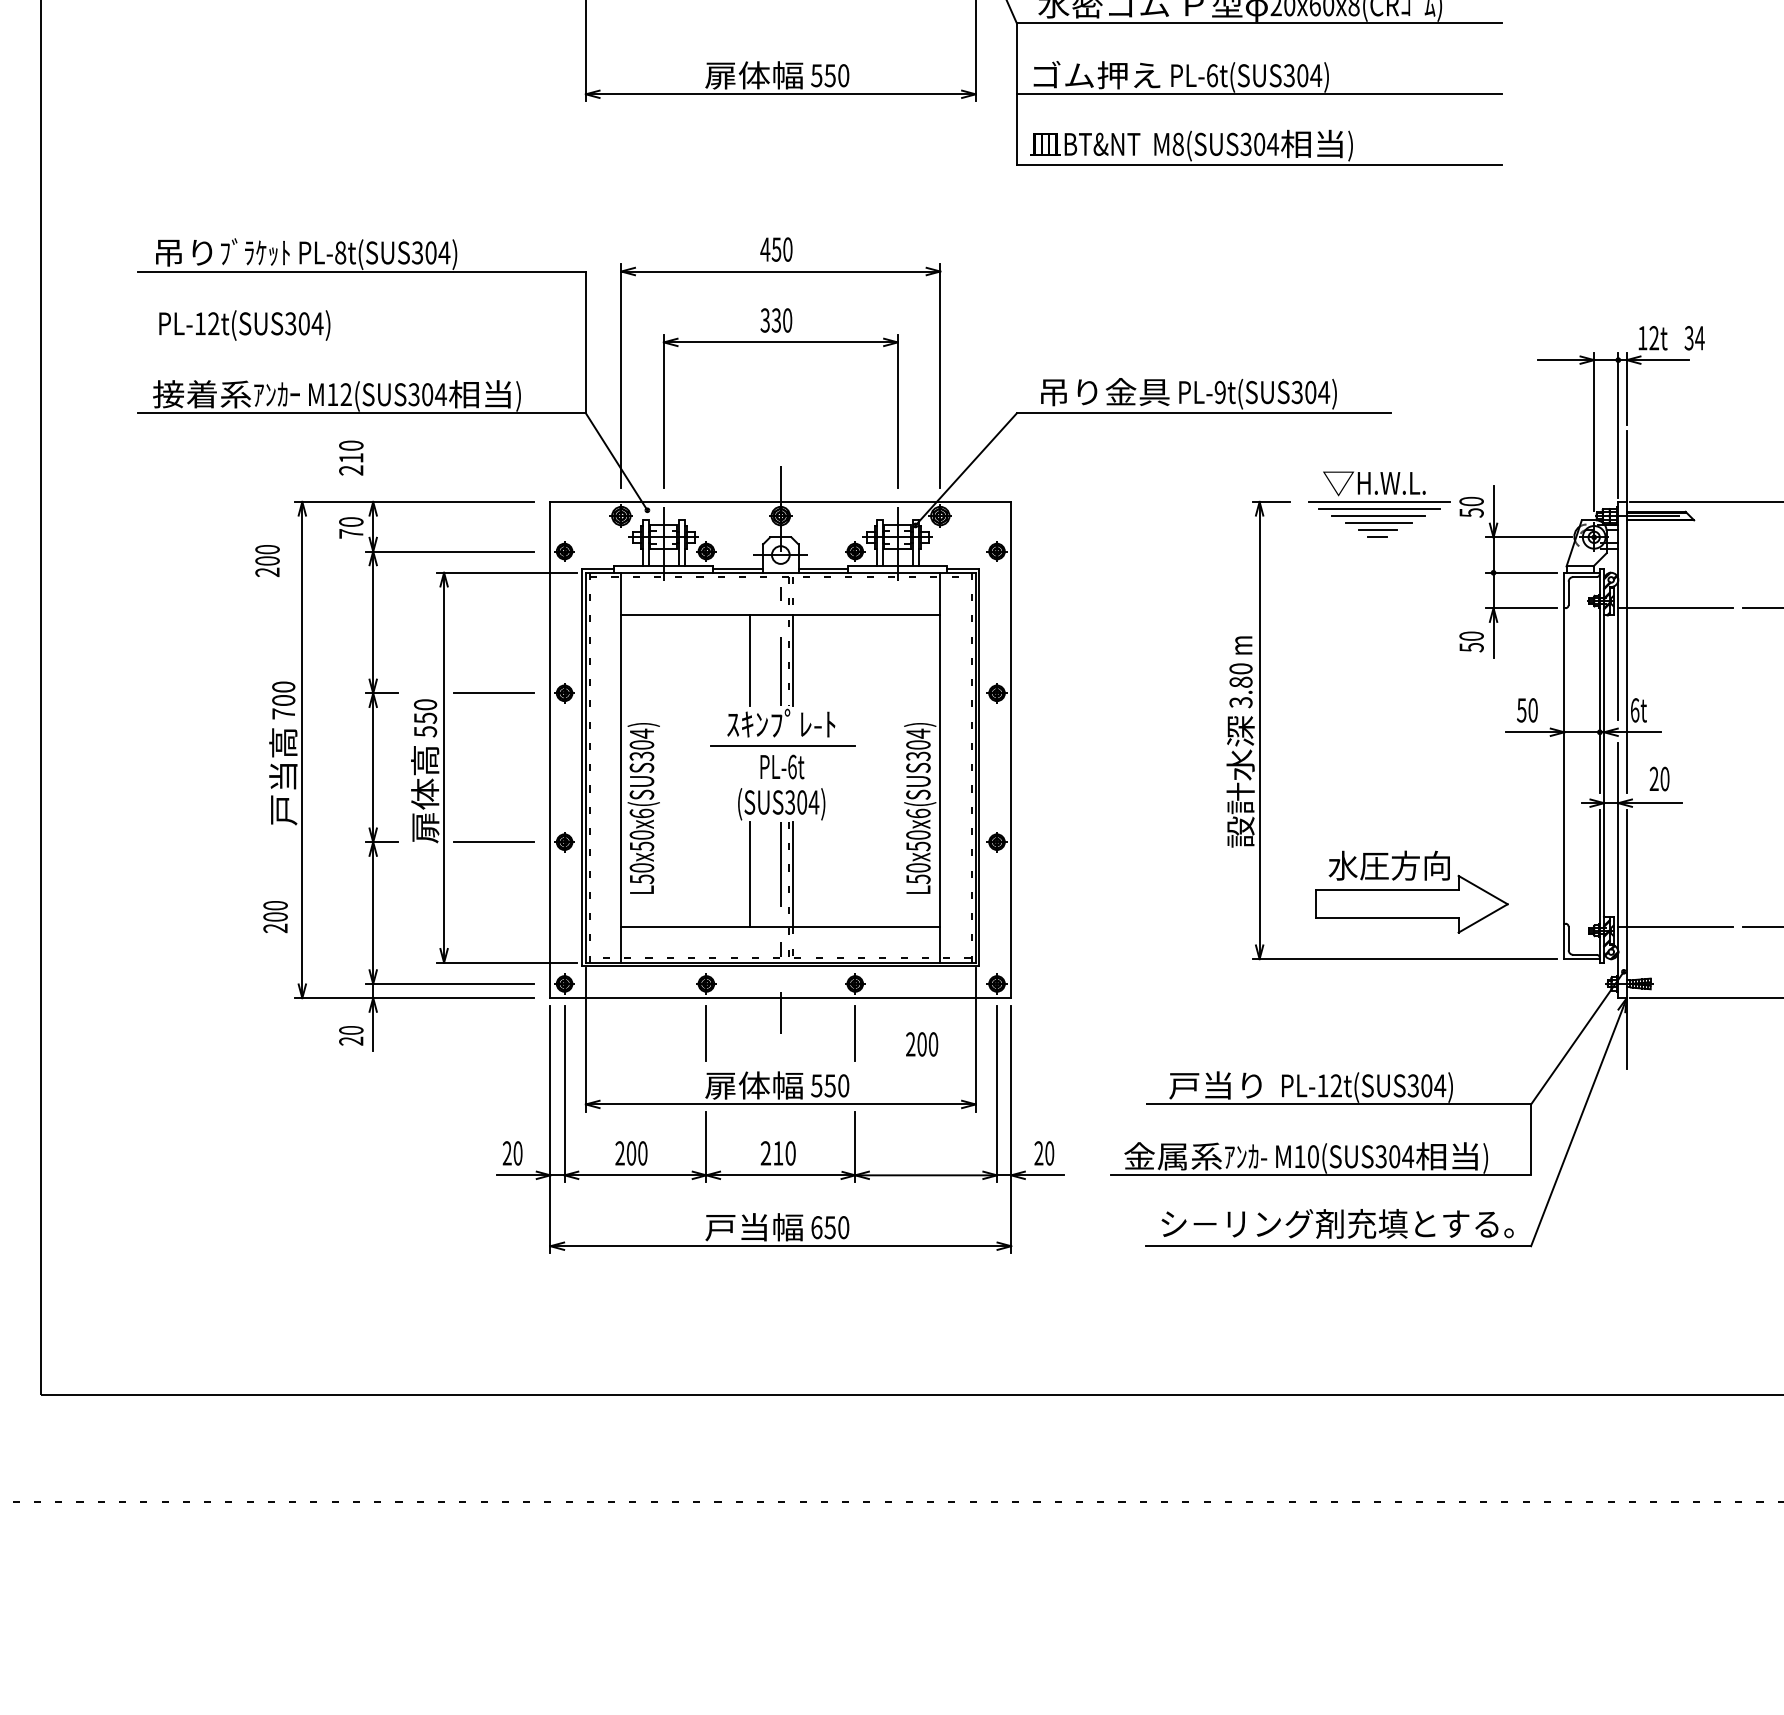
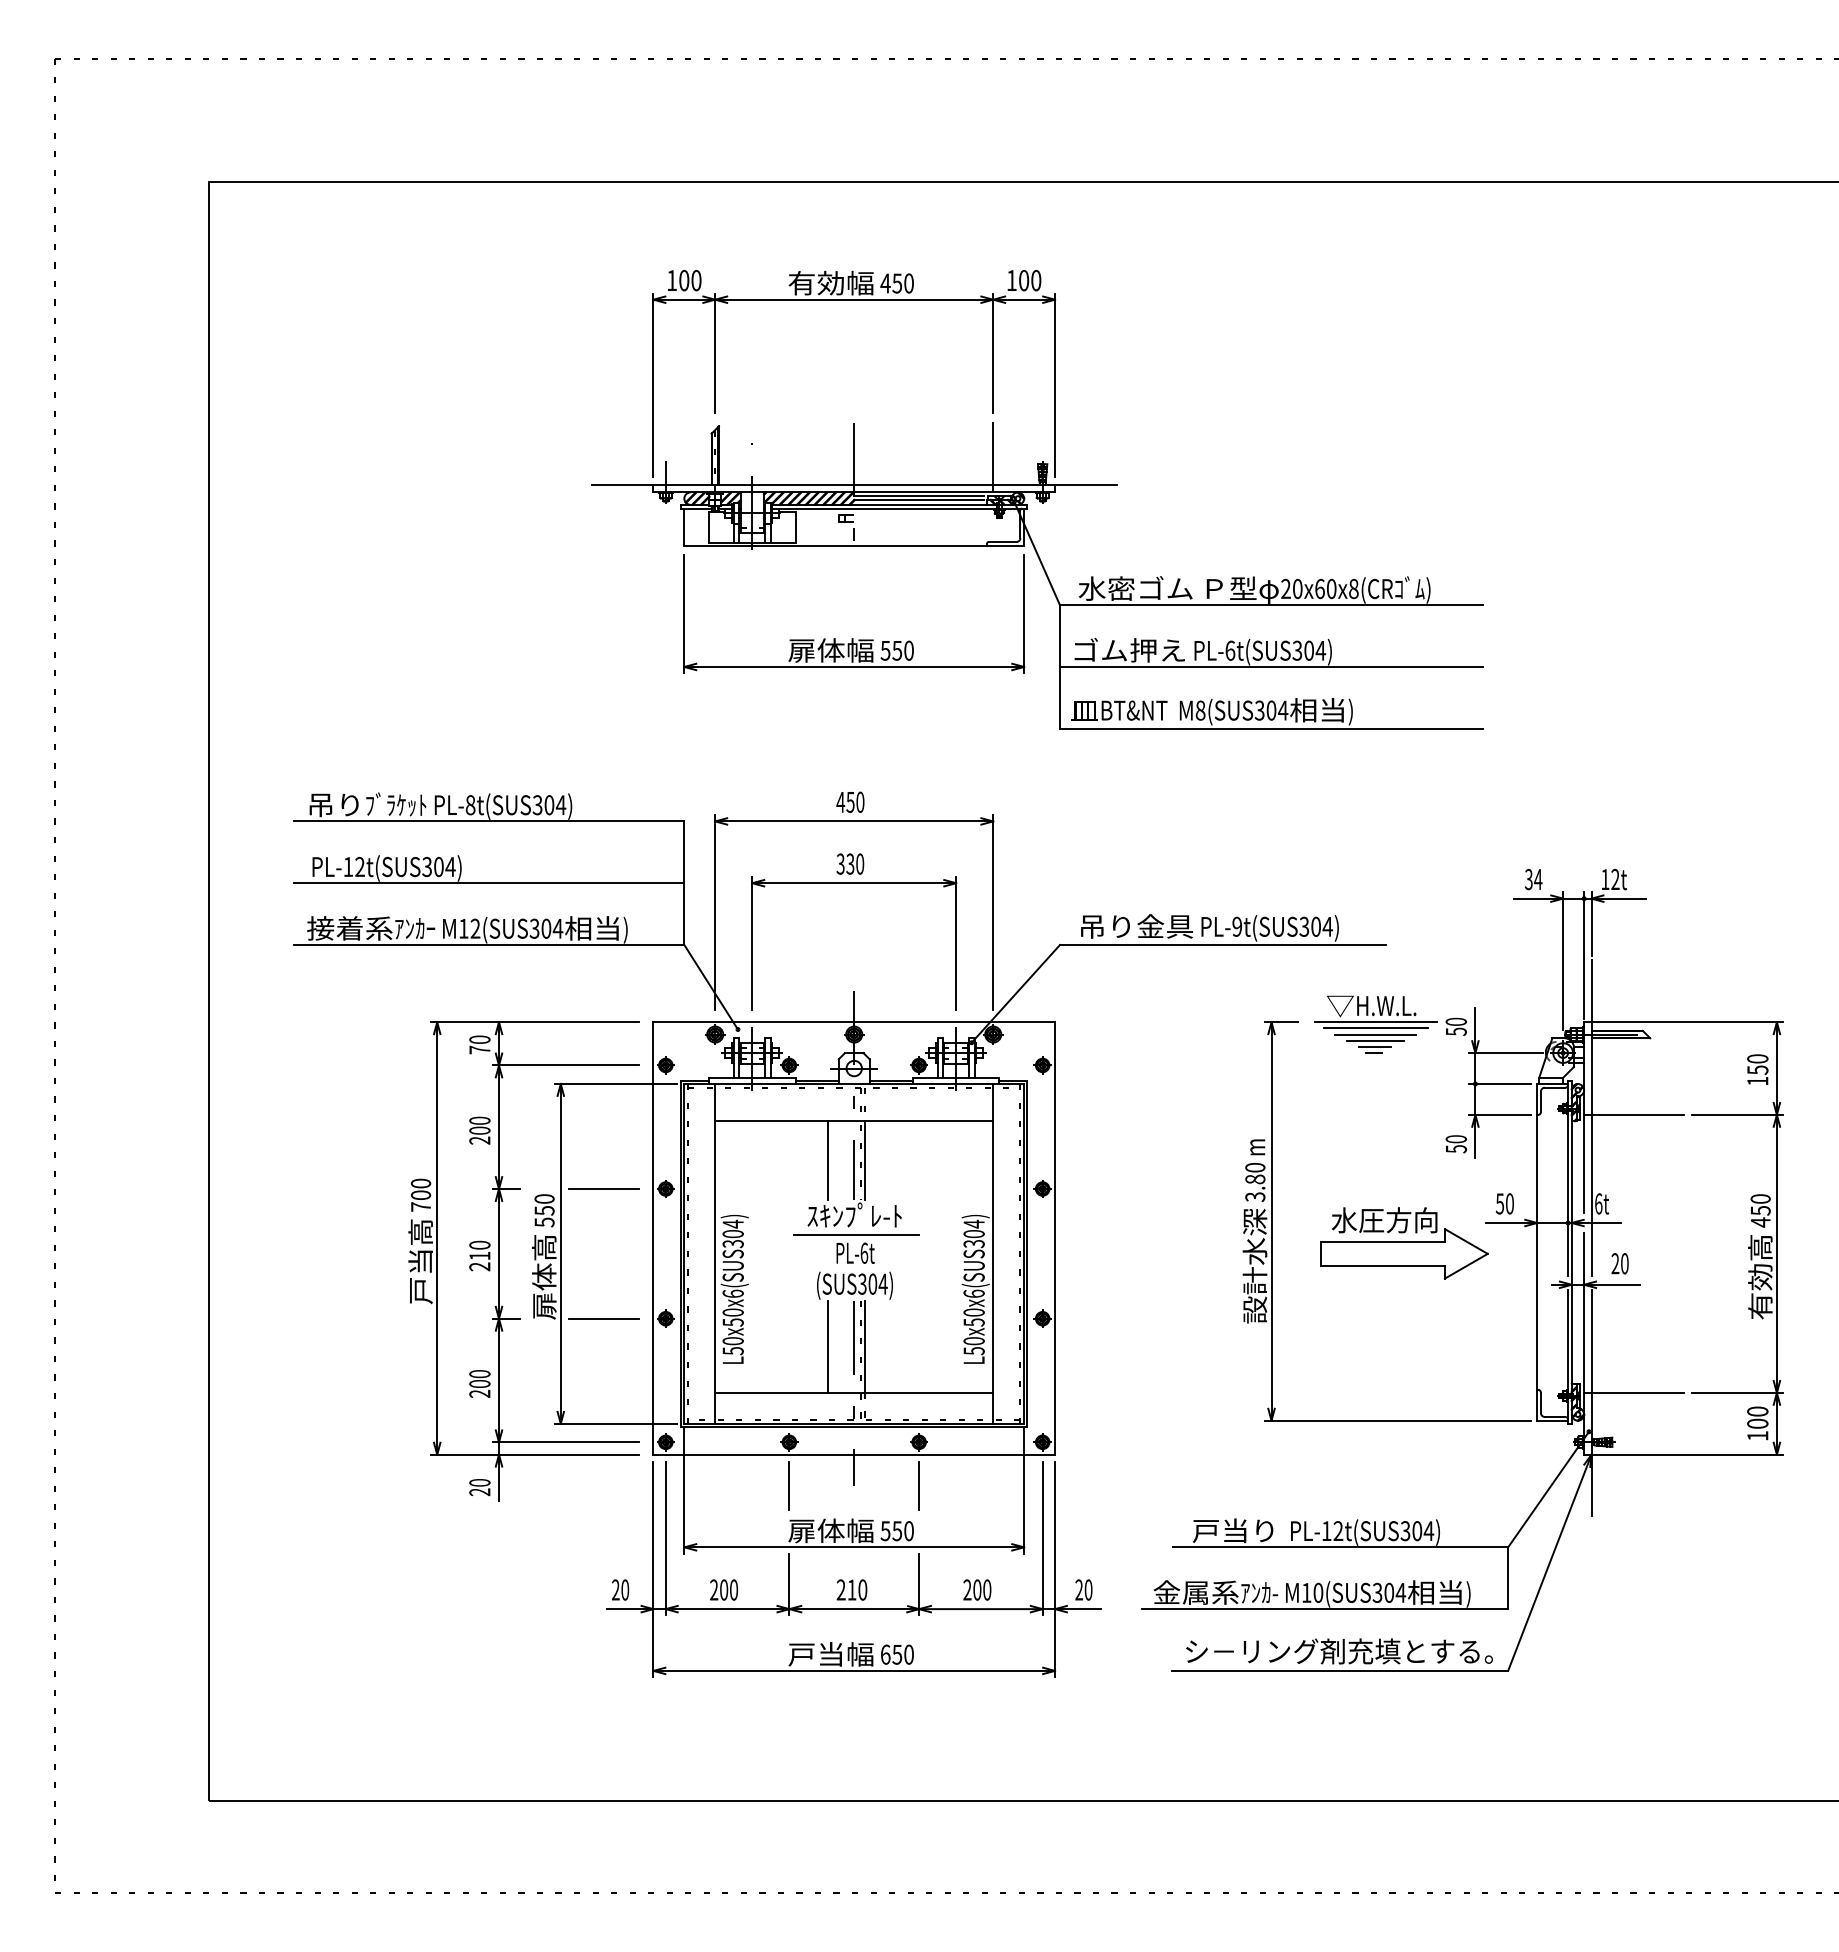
text: (1694, 338) -> (1533, 879), moved
line: (361, 342) -> (488, 883), added
text: (350, 457) -> (479, 1255), moved
text: (267, 560) -> (479, 1130), moved
part: (1412, 892) -> (1404, 1243), moved
text: (275, 916) -> (479, 1383), moved
text: (922, 1043) -> (977, 1589), moved

